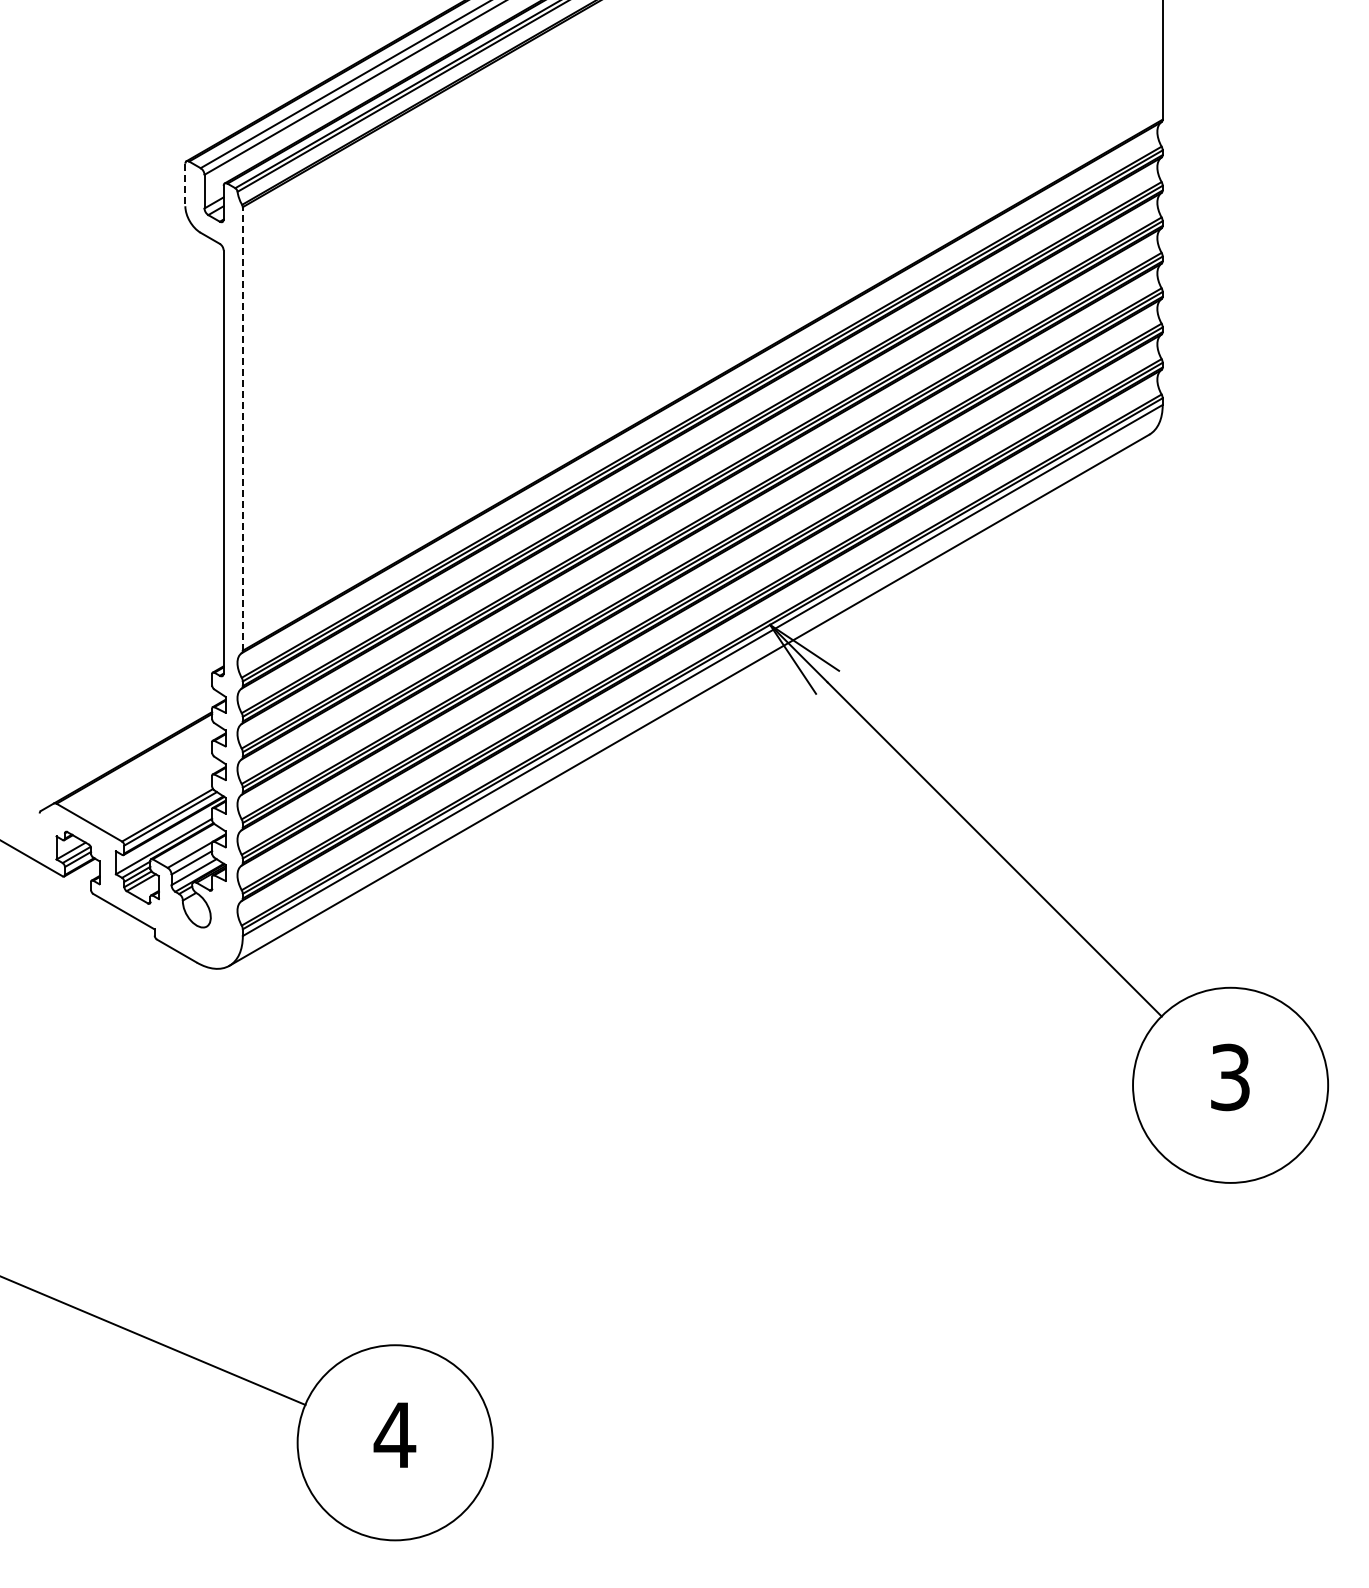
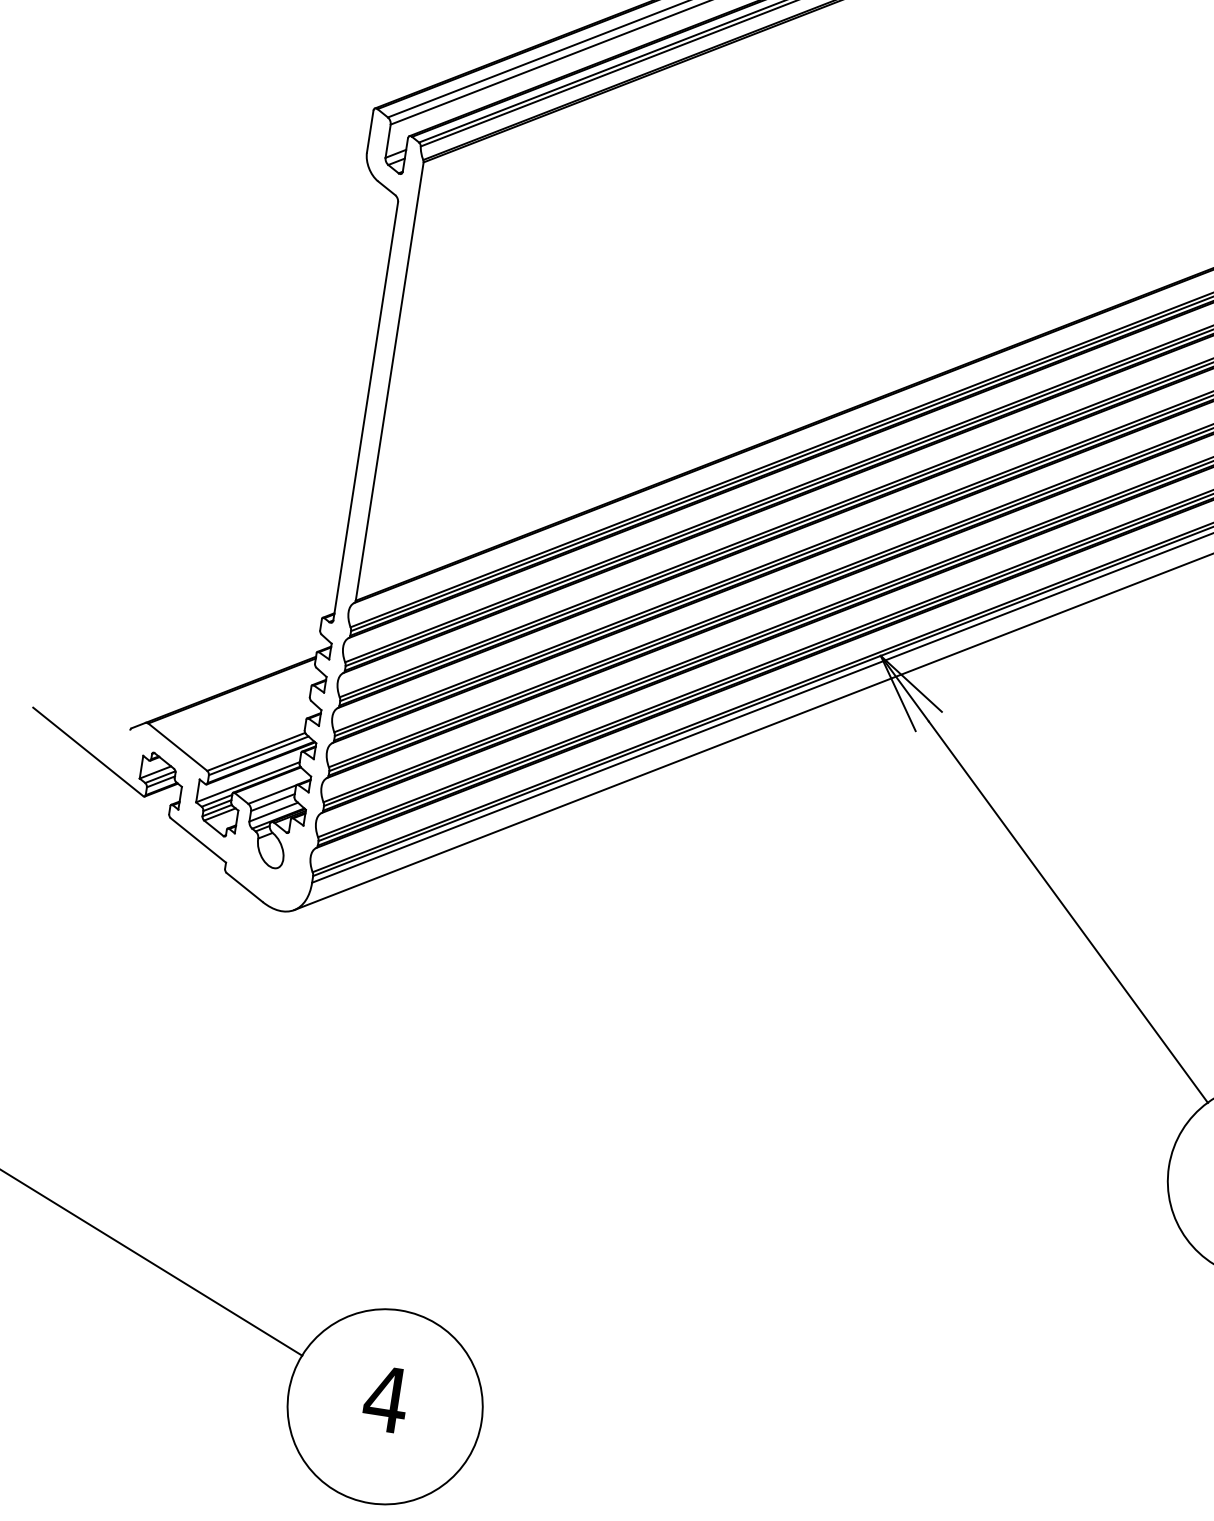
line: (185, 185) -> (370, 132), dashed -> solid
line: (242, 428) -> (389, 381), dashed -> solid

